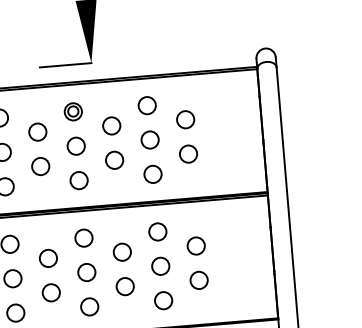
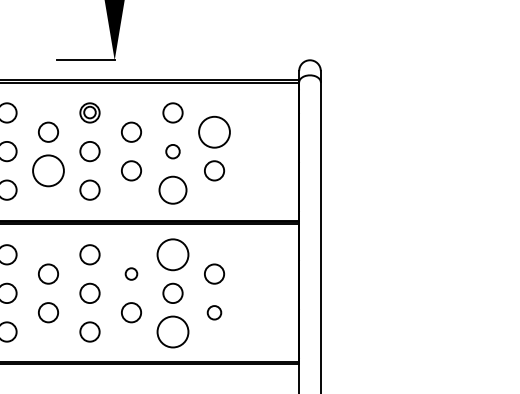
circle: (185, 119) -> (214, 131), size x1.6
circle: (149, 140) -> (172, 151), size x0.7
circle: (40, 166) -> (48, 170), size x1.6
circle: (152, 173) -> (172, 189), size x1.4
circle: (157, 231) -> (172, 254), size x1.6
circle: (122, 251) -> (131, 273), size x0.6
circle: (199, 280) -> (214, 312), size x0.7
circle: (163, 300) -> (172, 331), size x1.6

